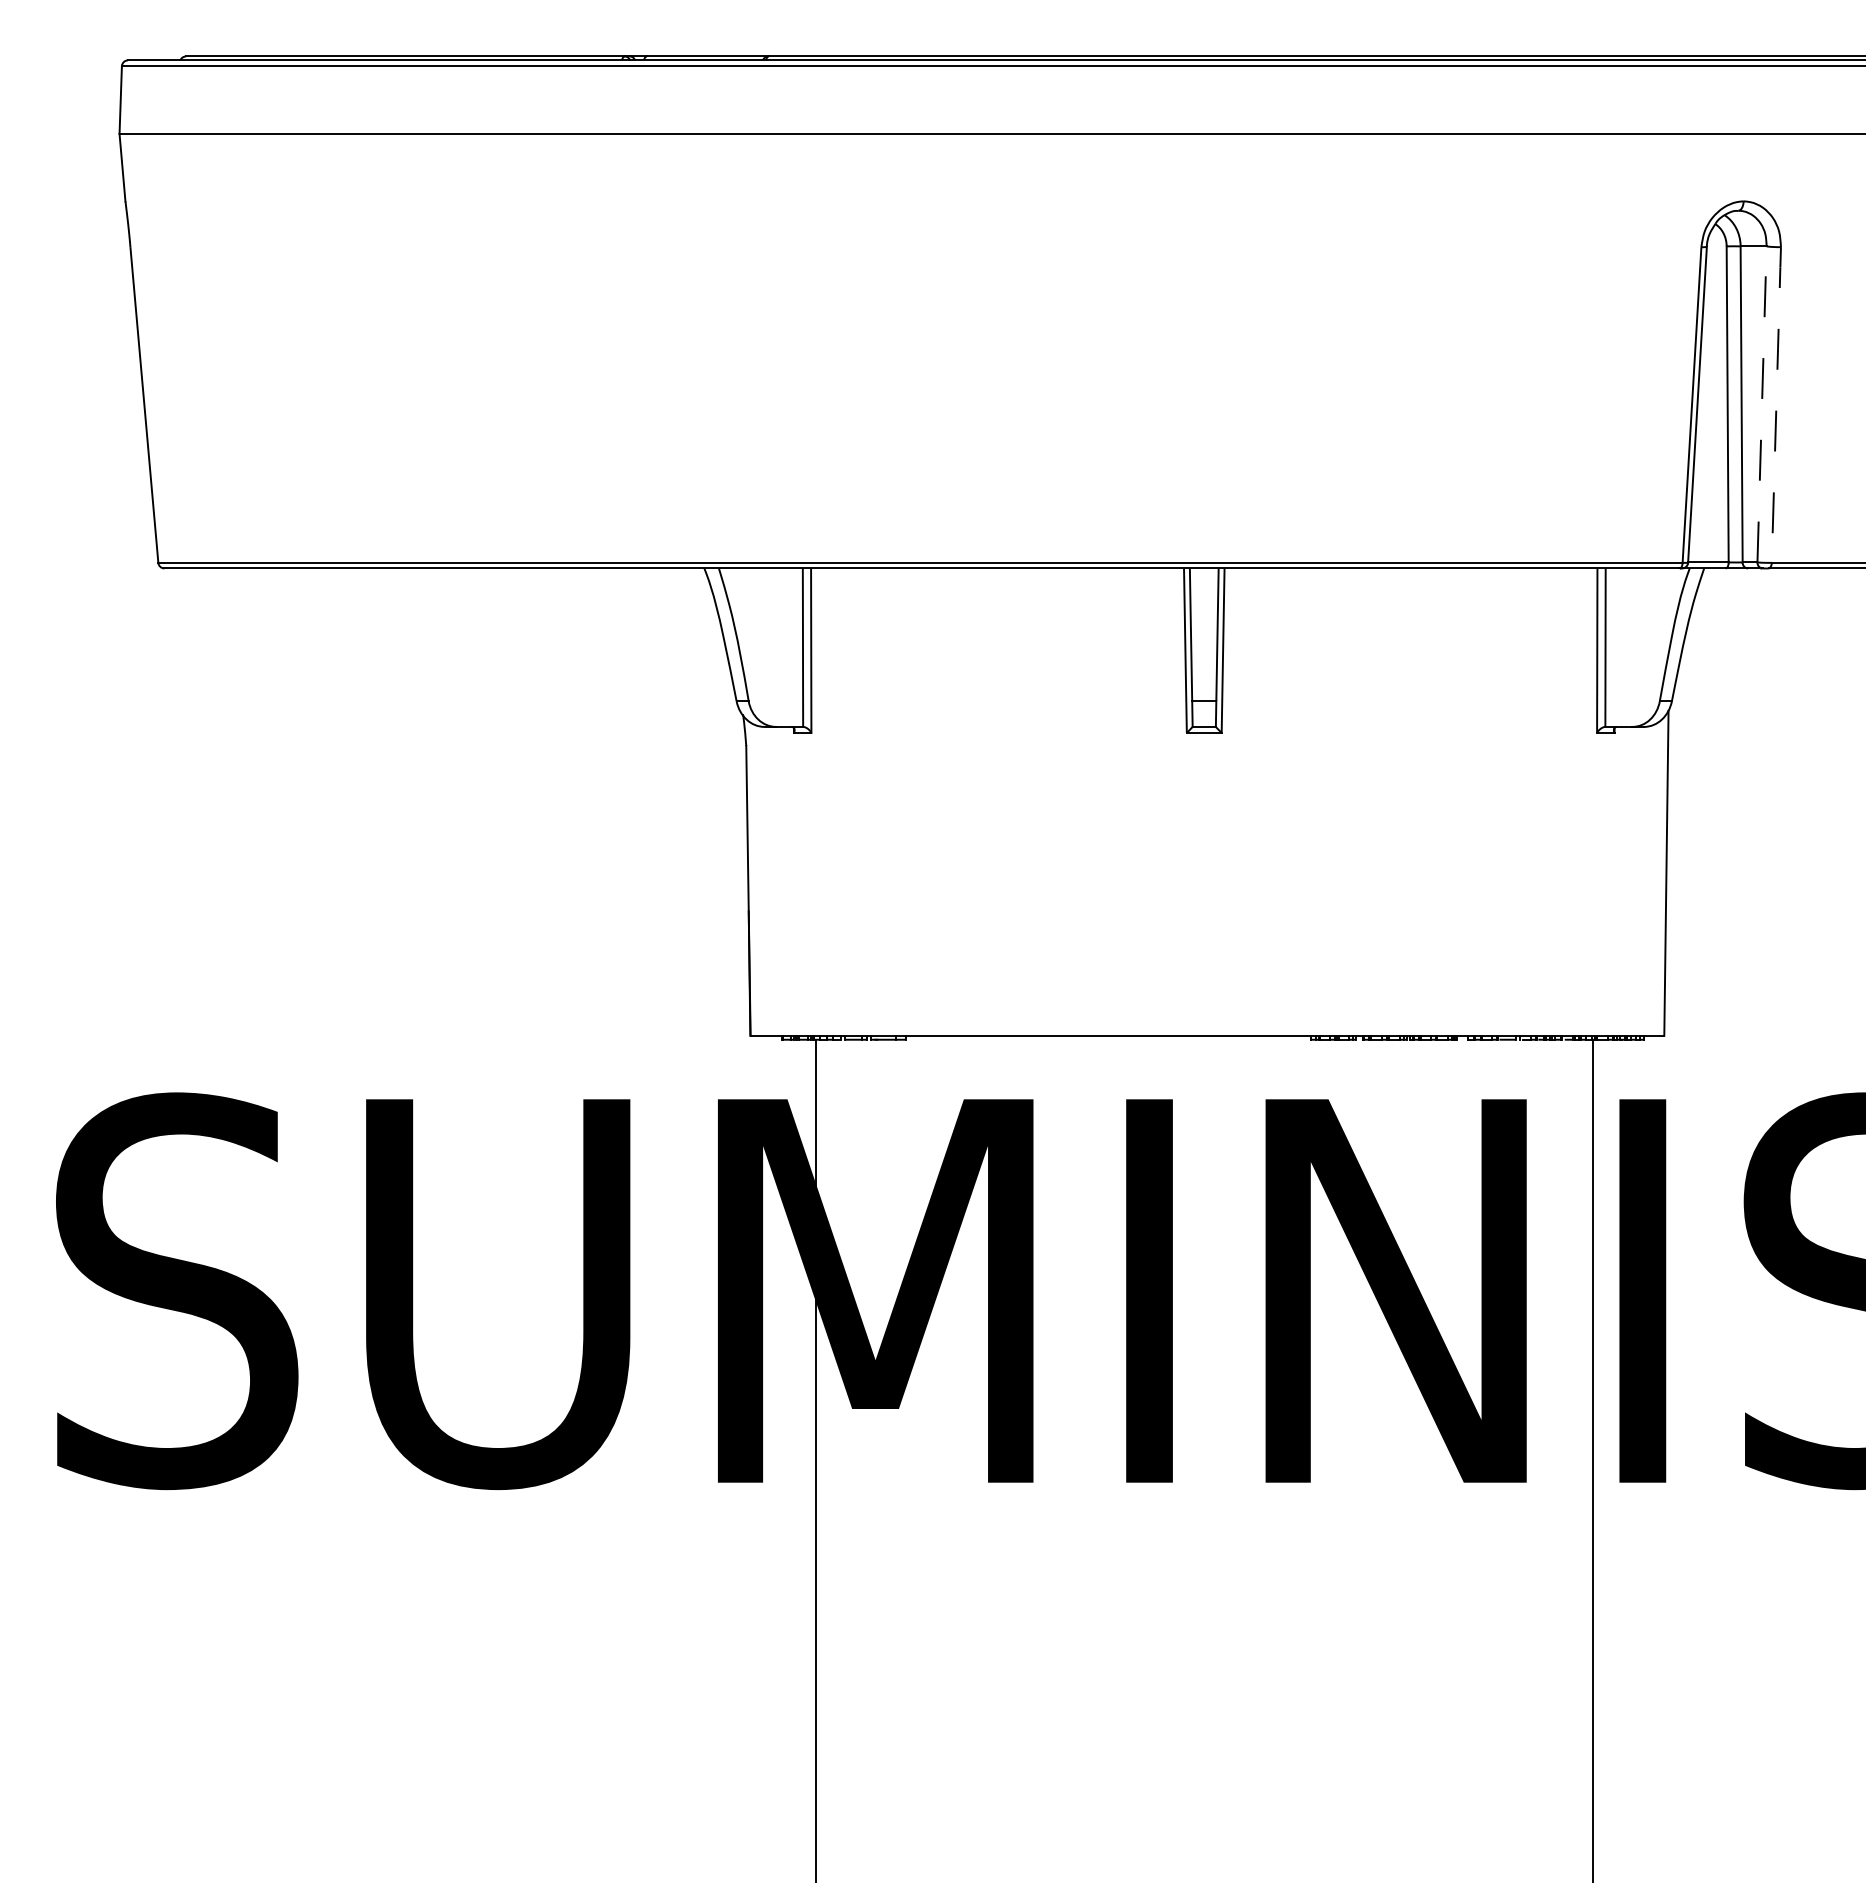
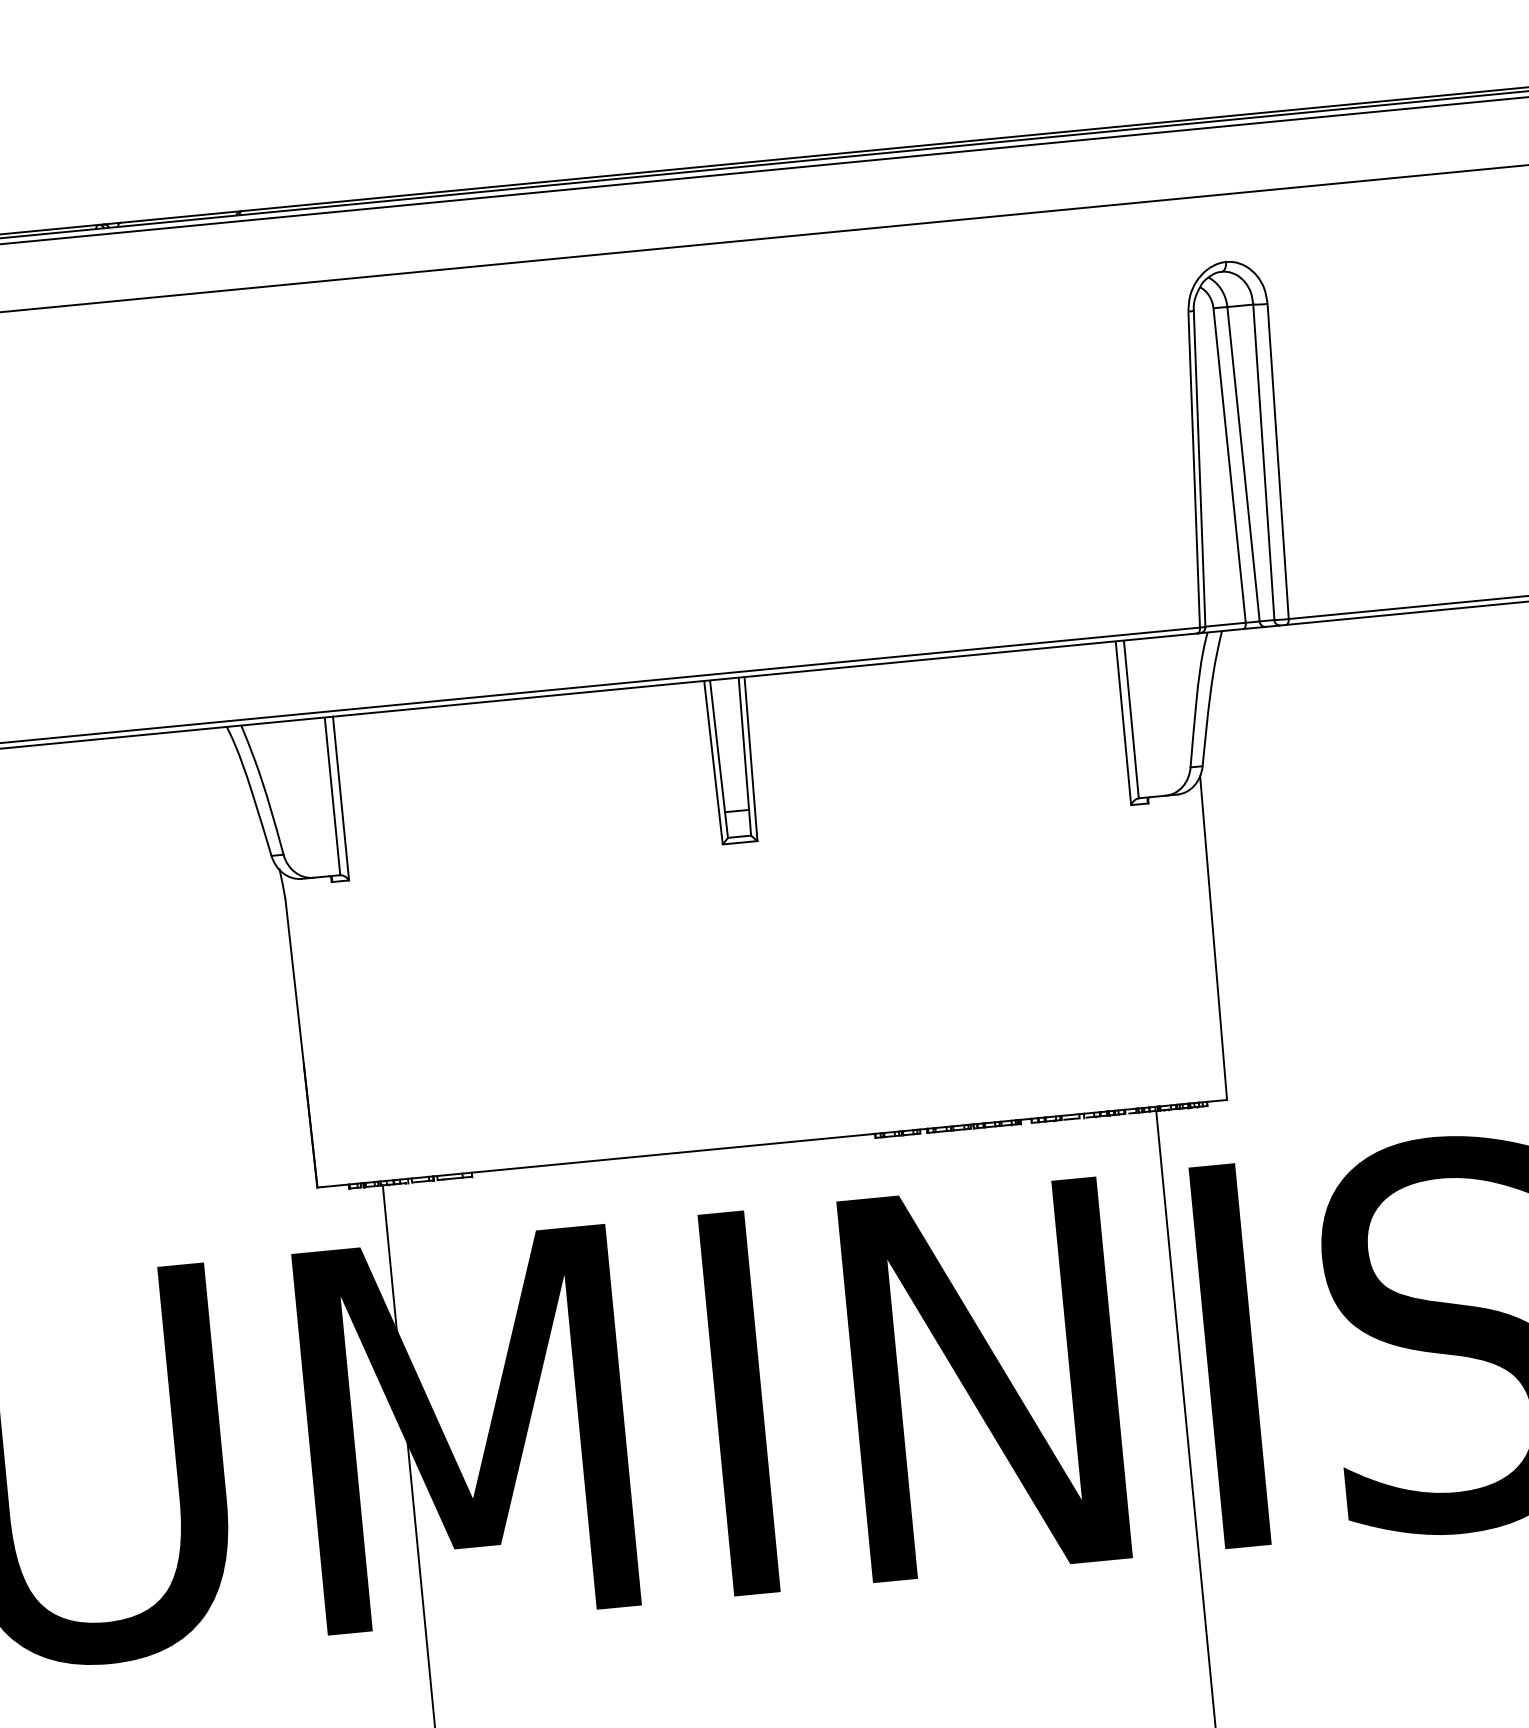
line: (1762, 403) -> (1264, 461), dashed -> solid
line: (1776, 403) -> (1278, 459), dashed -> solid

